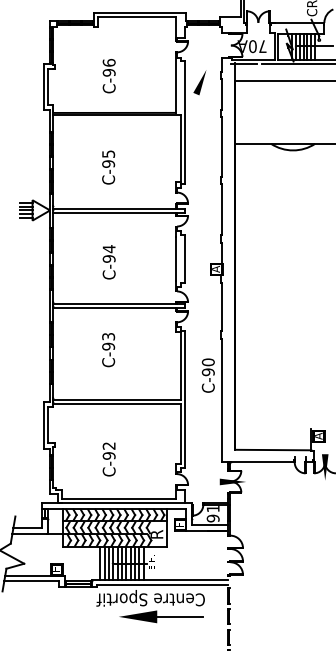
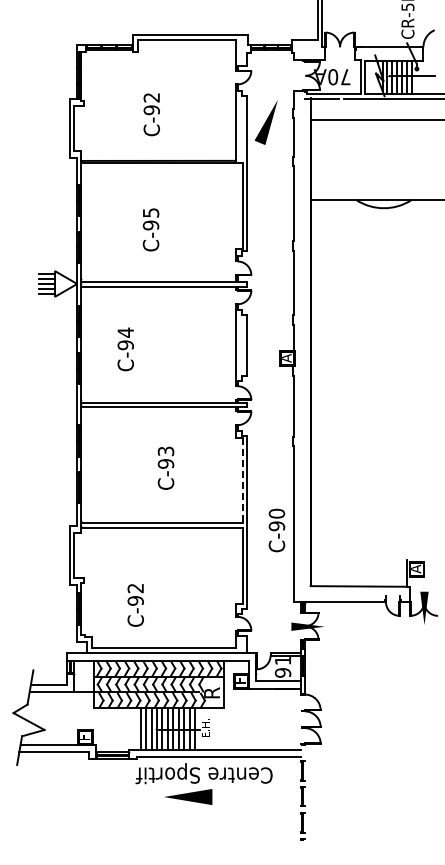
text: (108, 62) -> (151, 97), C-96 -> C-92
part: (200, 82) -> (266, 122), size x1.4
text: (108, 262) -> (125, 349), moved
text: (108, 349) -> (165, 467), moved
line: (181, 366) -> (242, 480), solid -> dashed
text: (207, 375) -> (276, 530), moved
text: (108, 459) -> (135, 605), moved
line: (180, 617) -> (241, 797), removed

